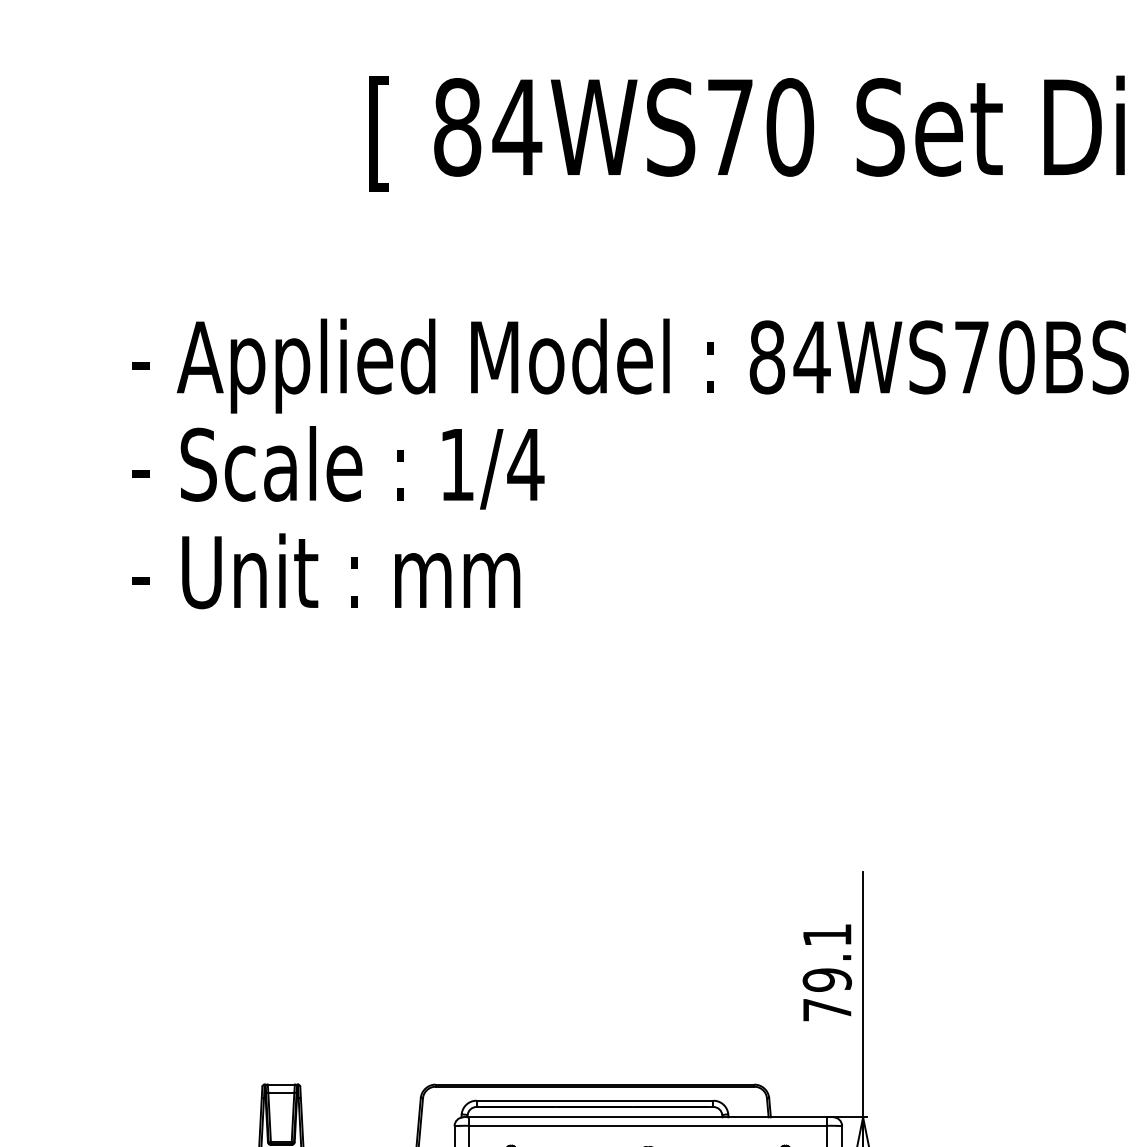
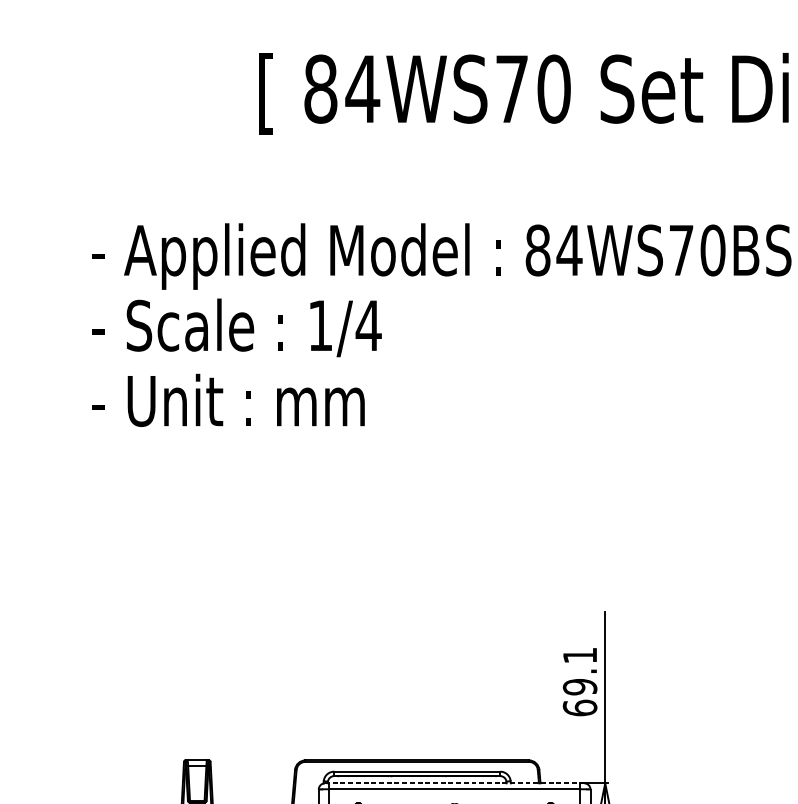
text: (827, 1009) -> (580, 707), 79.1 -> 69.1
line: (648, 1117) -> (454, 783), solid -> dashed

